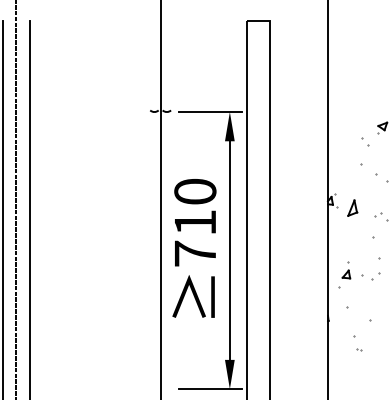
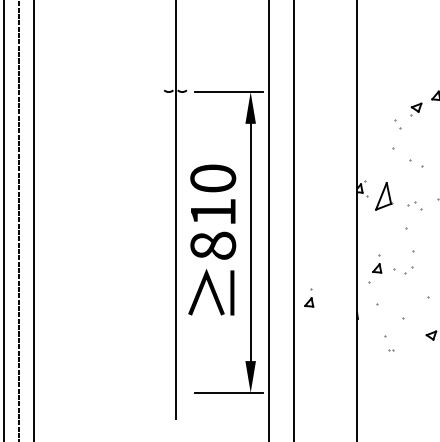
part: (353, 208) -> (384, 196), size x1.6
text: (195, 253) -> (213, 245), 710 -> 810
part: (284, 301) -> (309, 297), added

